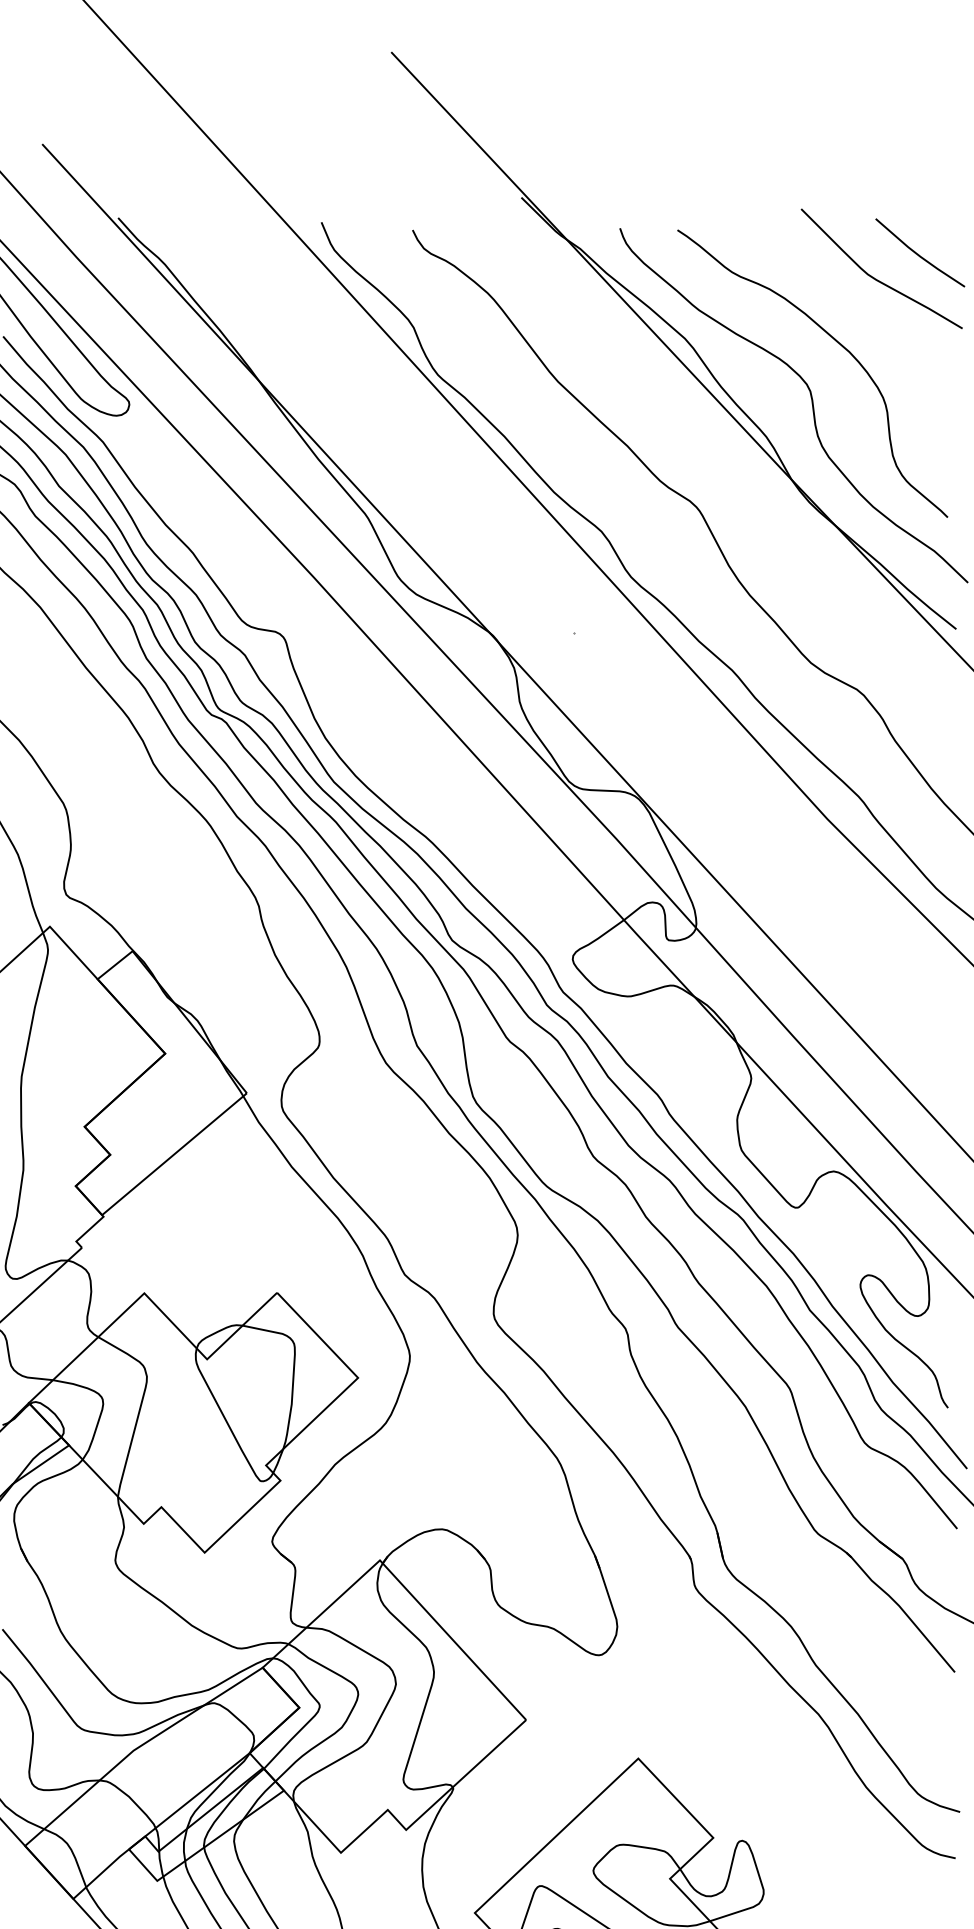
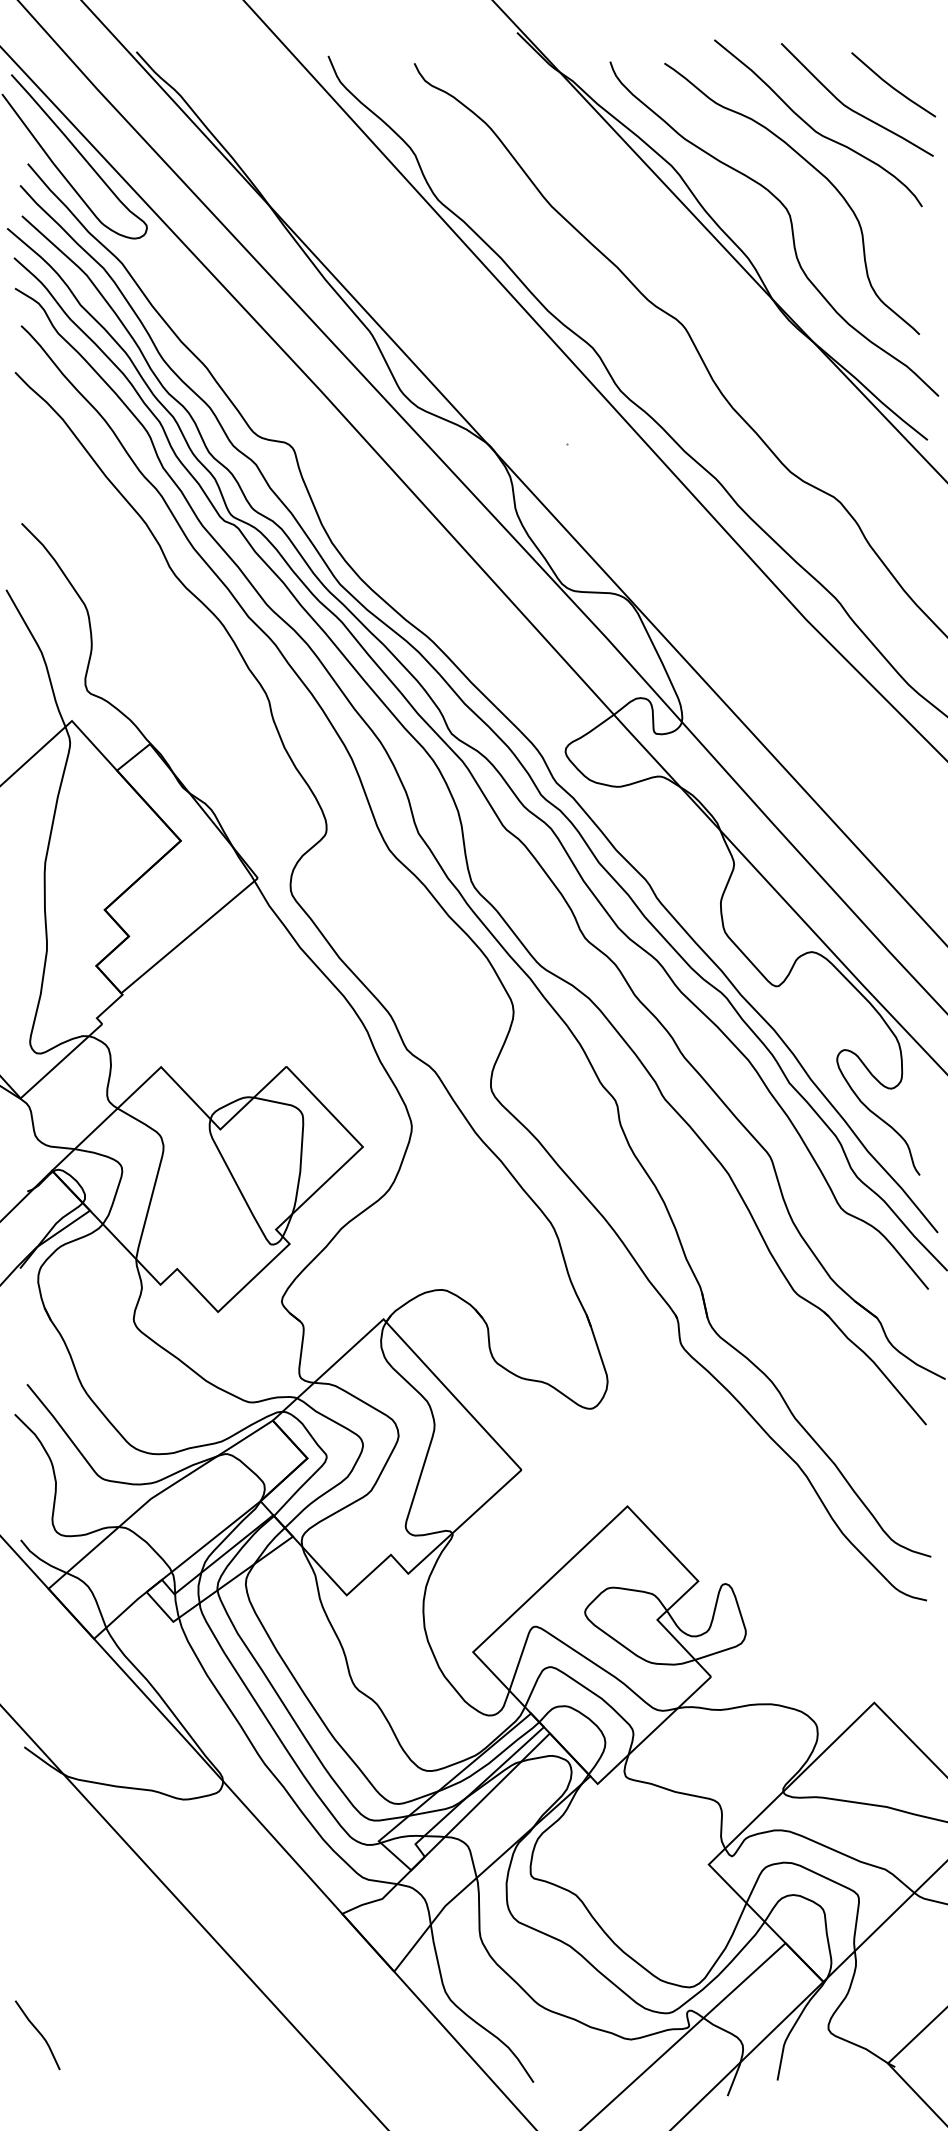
curve: (835, 299) -> (813, 128), added

